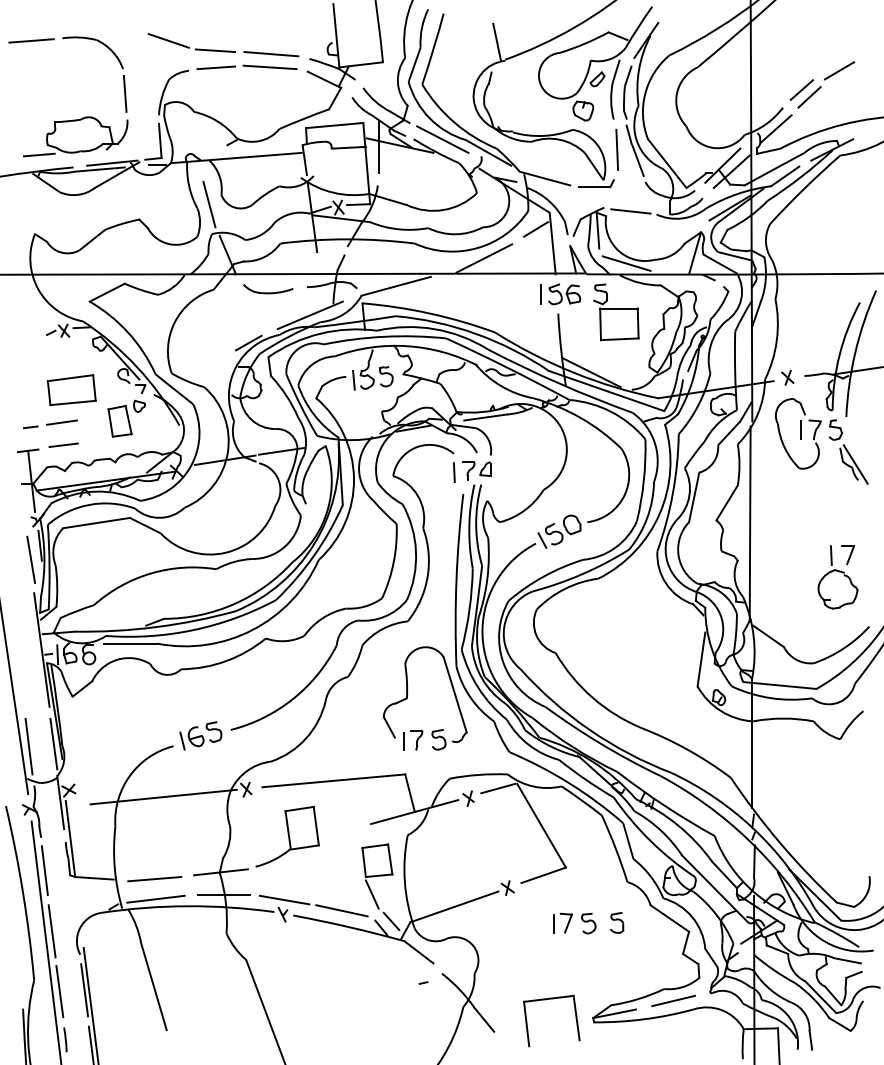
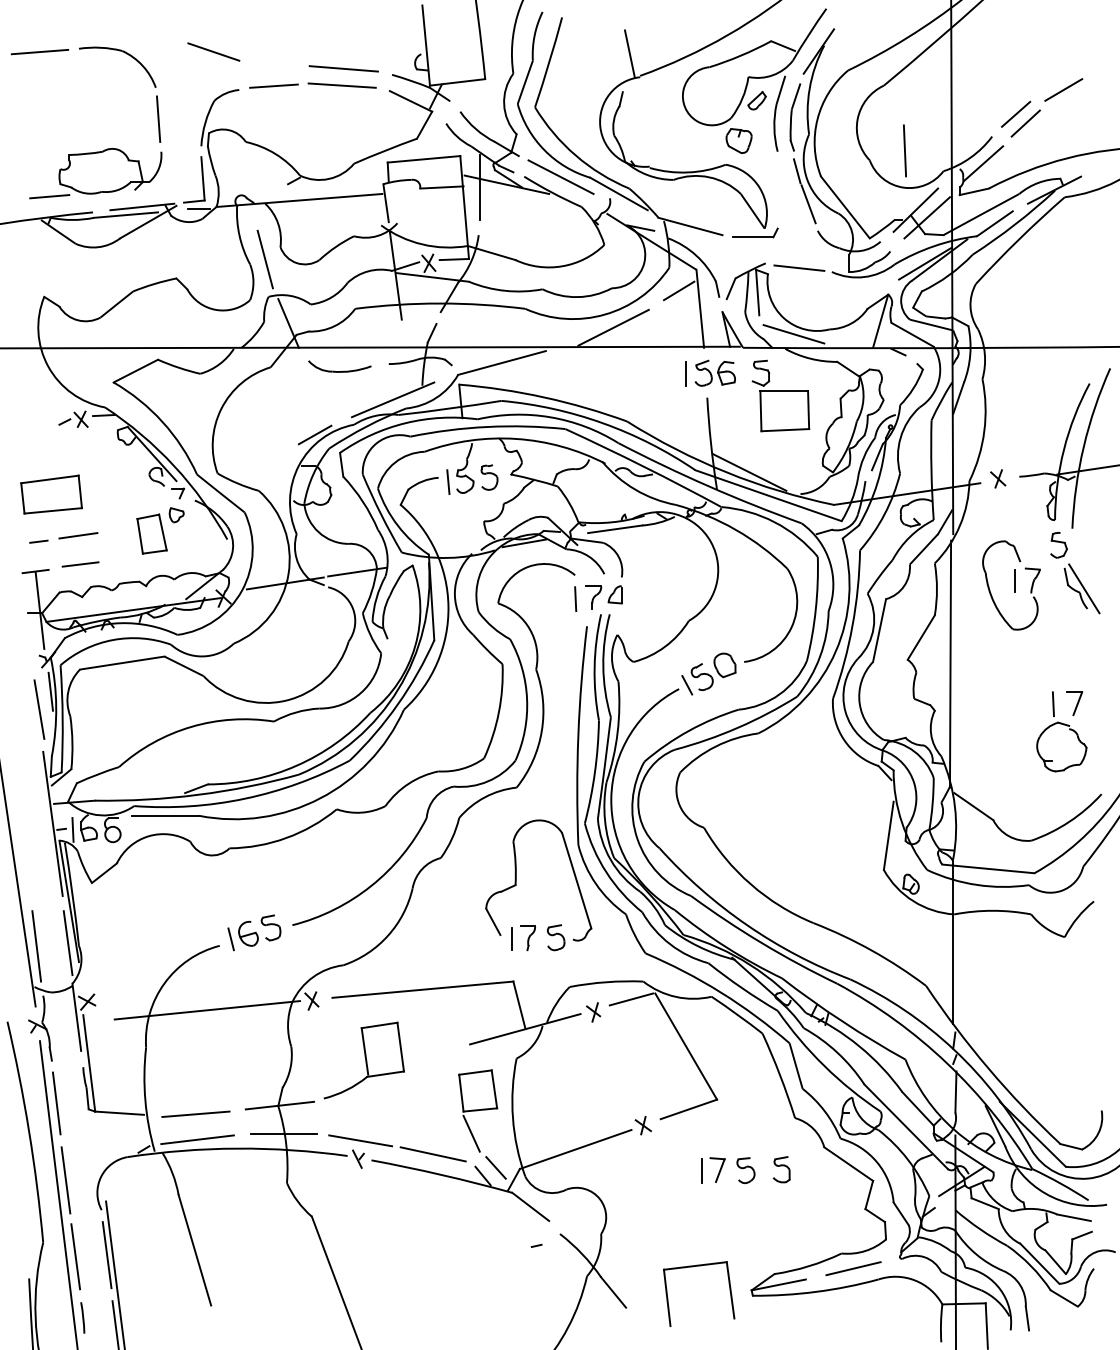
line: (215, 50) -> (272, 64), removed
line: (616, 149) -> (904, 150), moved
part: (71, 390) -> (51, 495), moved
part: (798, 433) -> (1011, 585), moved

